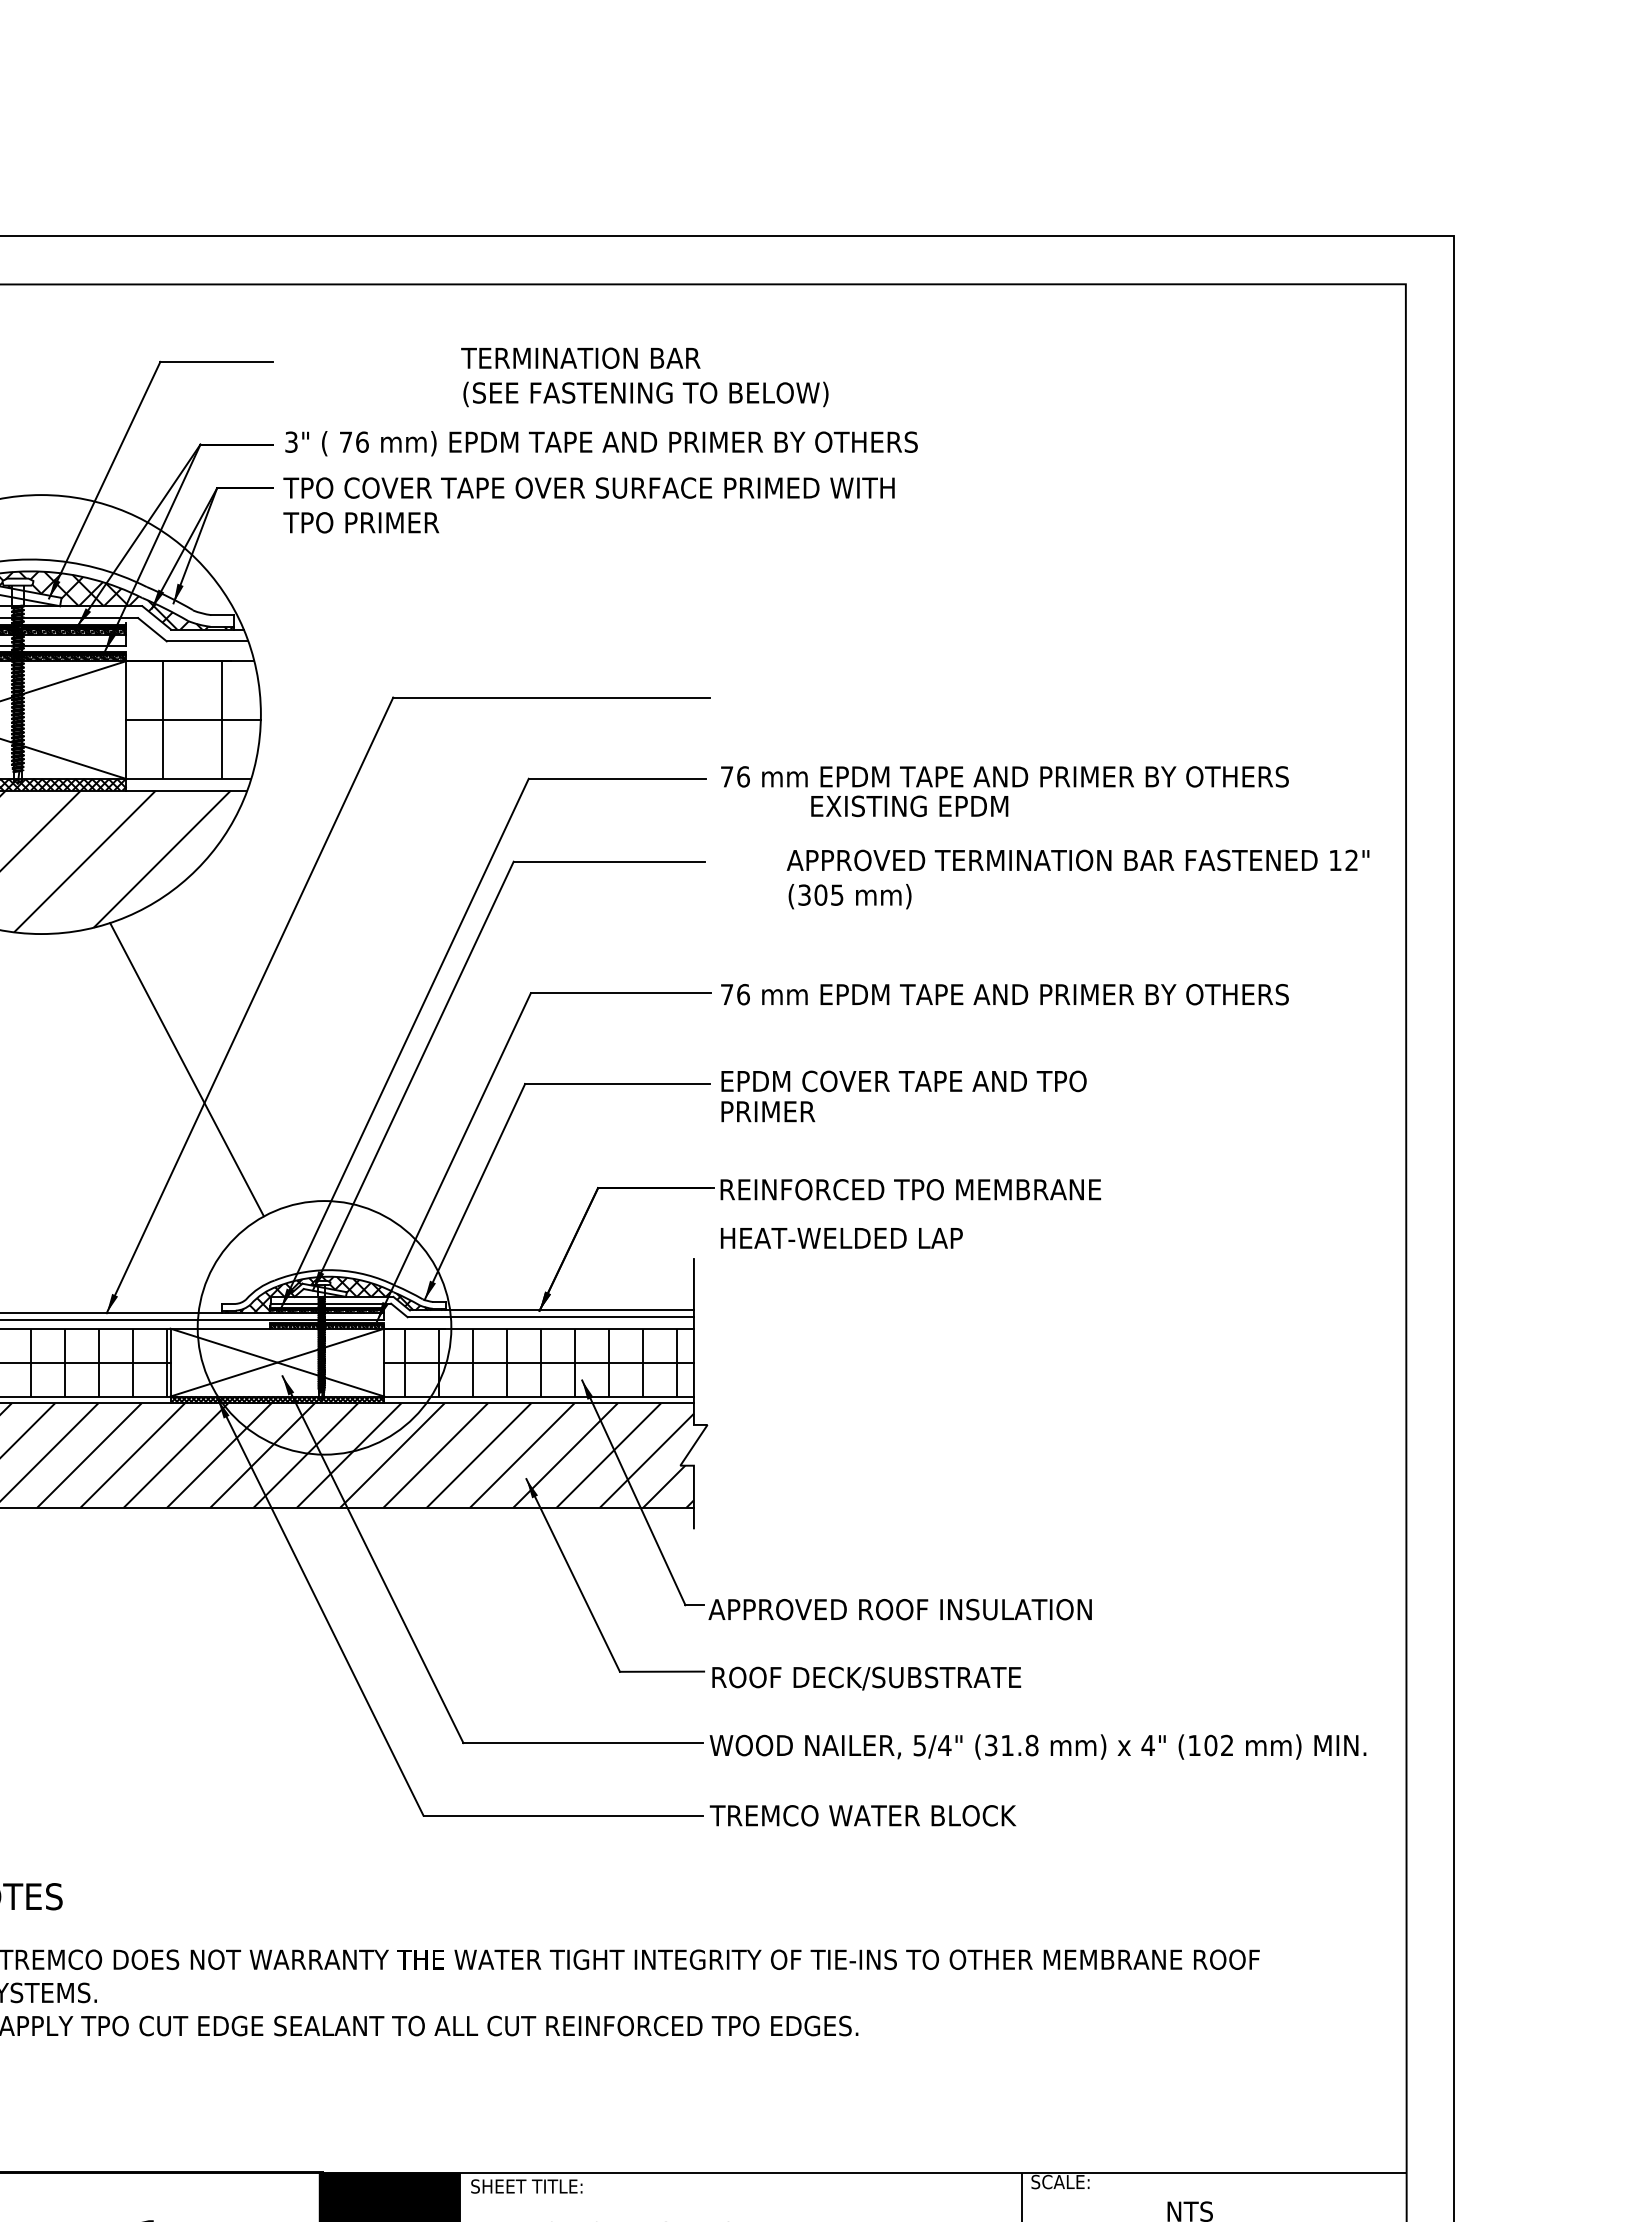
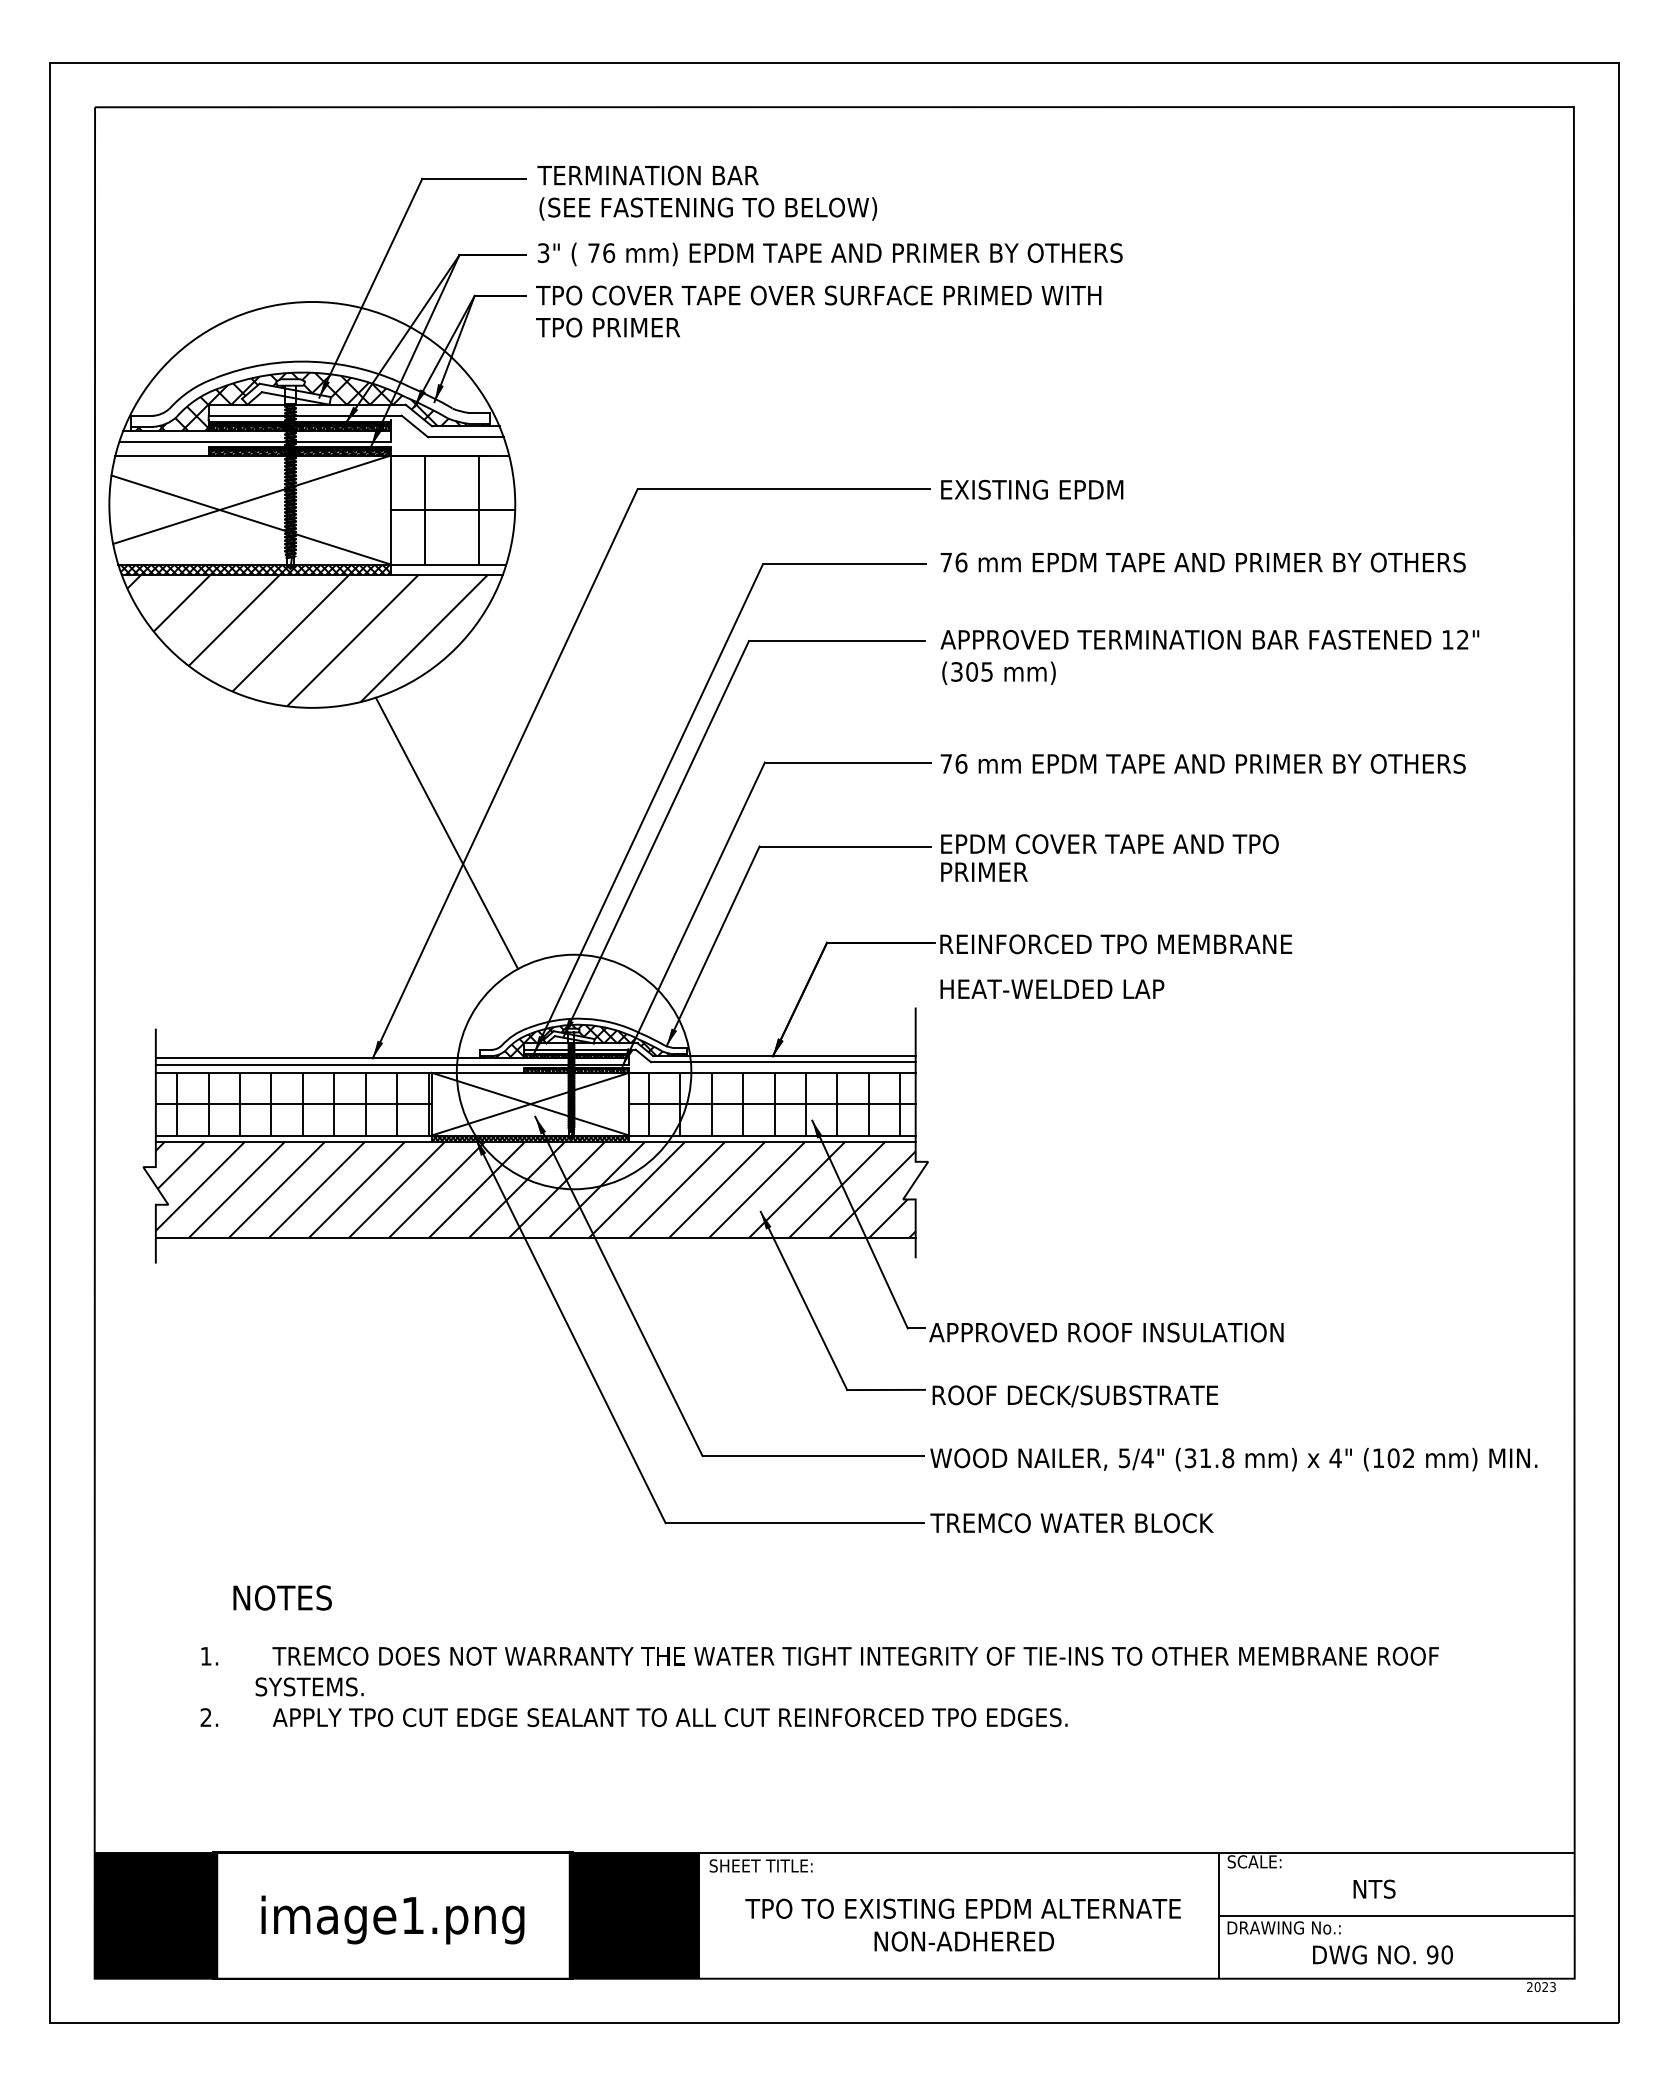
text: (645, 376) -> (707, 192), moved
text: (910, 806) -> (1032, 489), moved
text: (1077, 879) -> (1209, 657), moved

